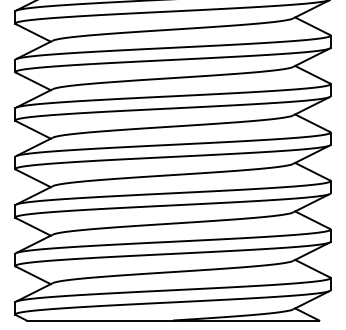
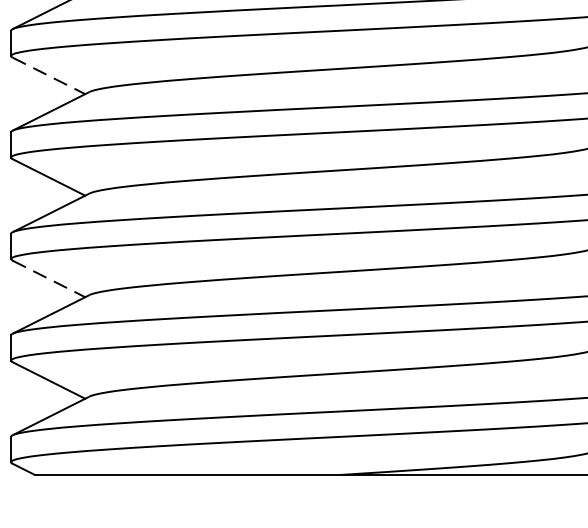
line: (33, 130) -> (49, 76), solid -> dashed
line: (33, 227) -> (49, 280), solid -> dashed

